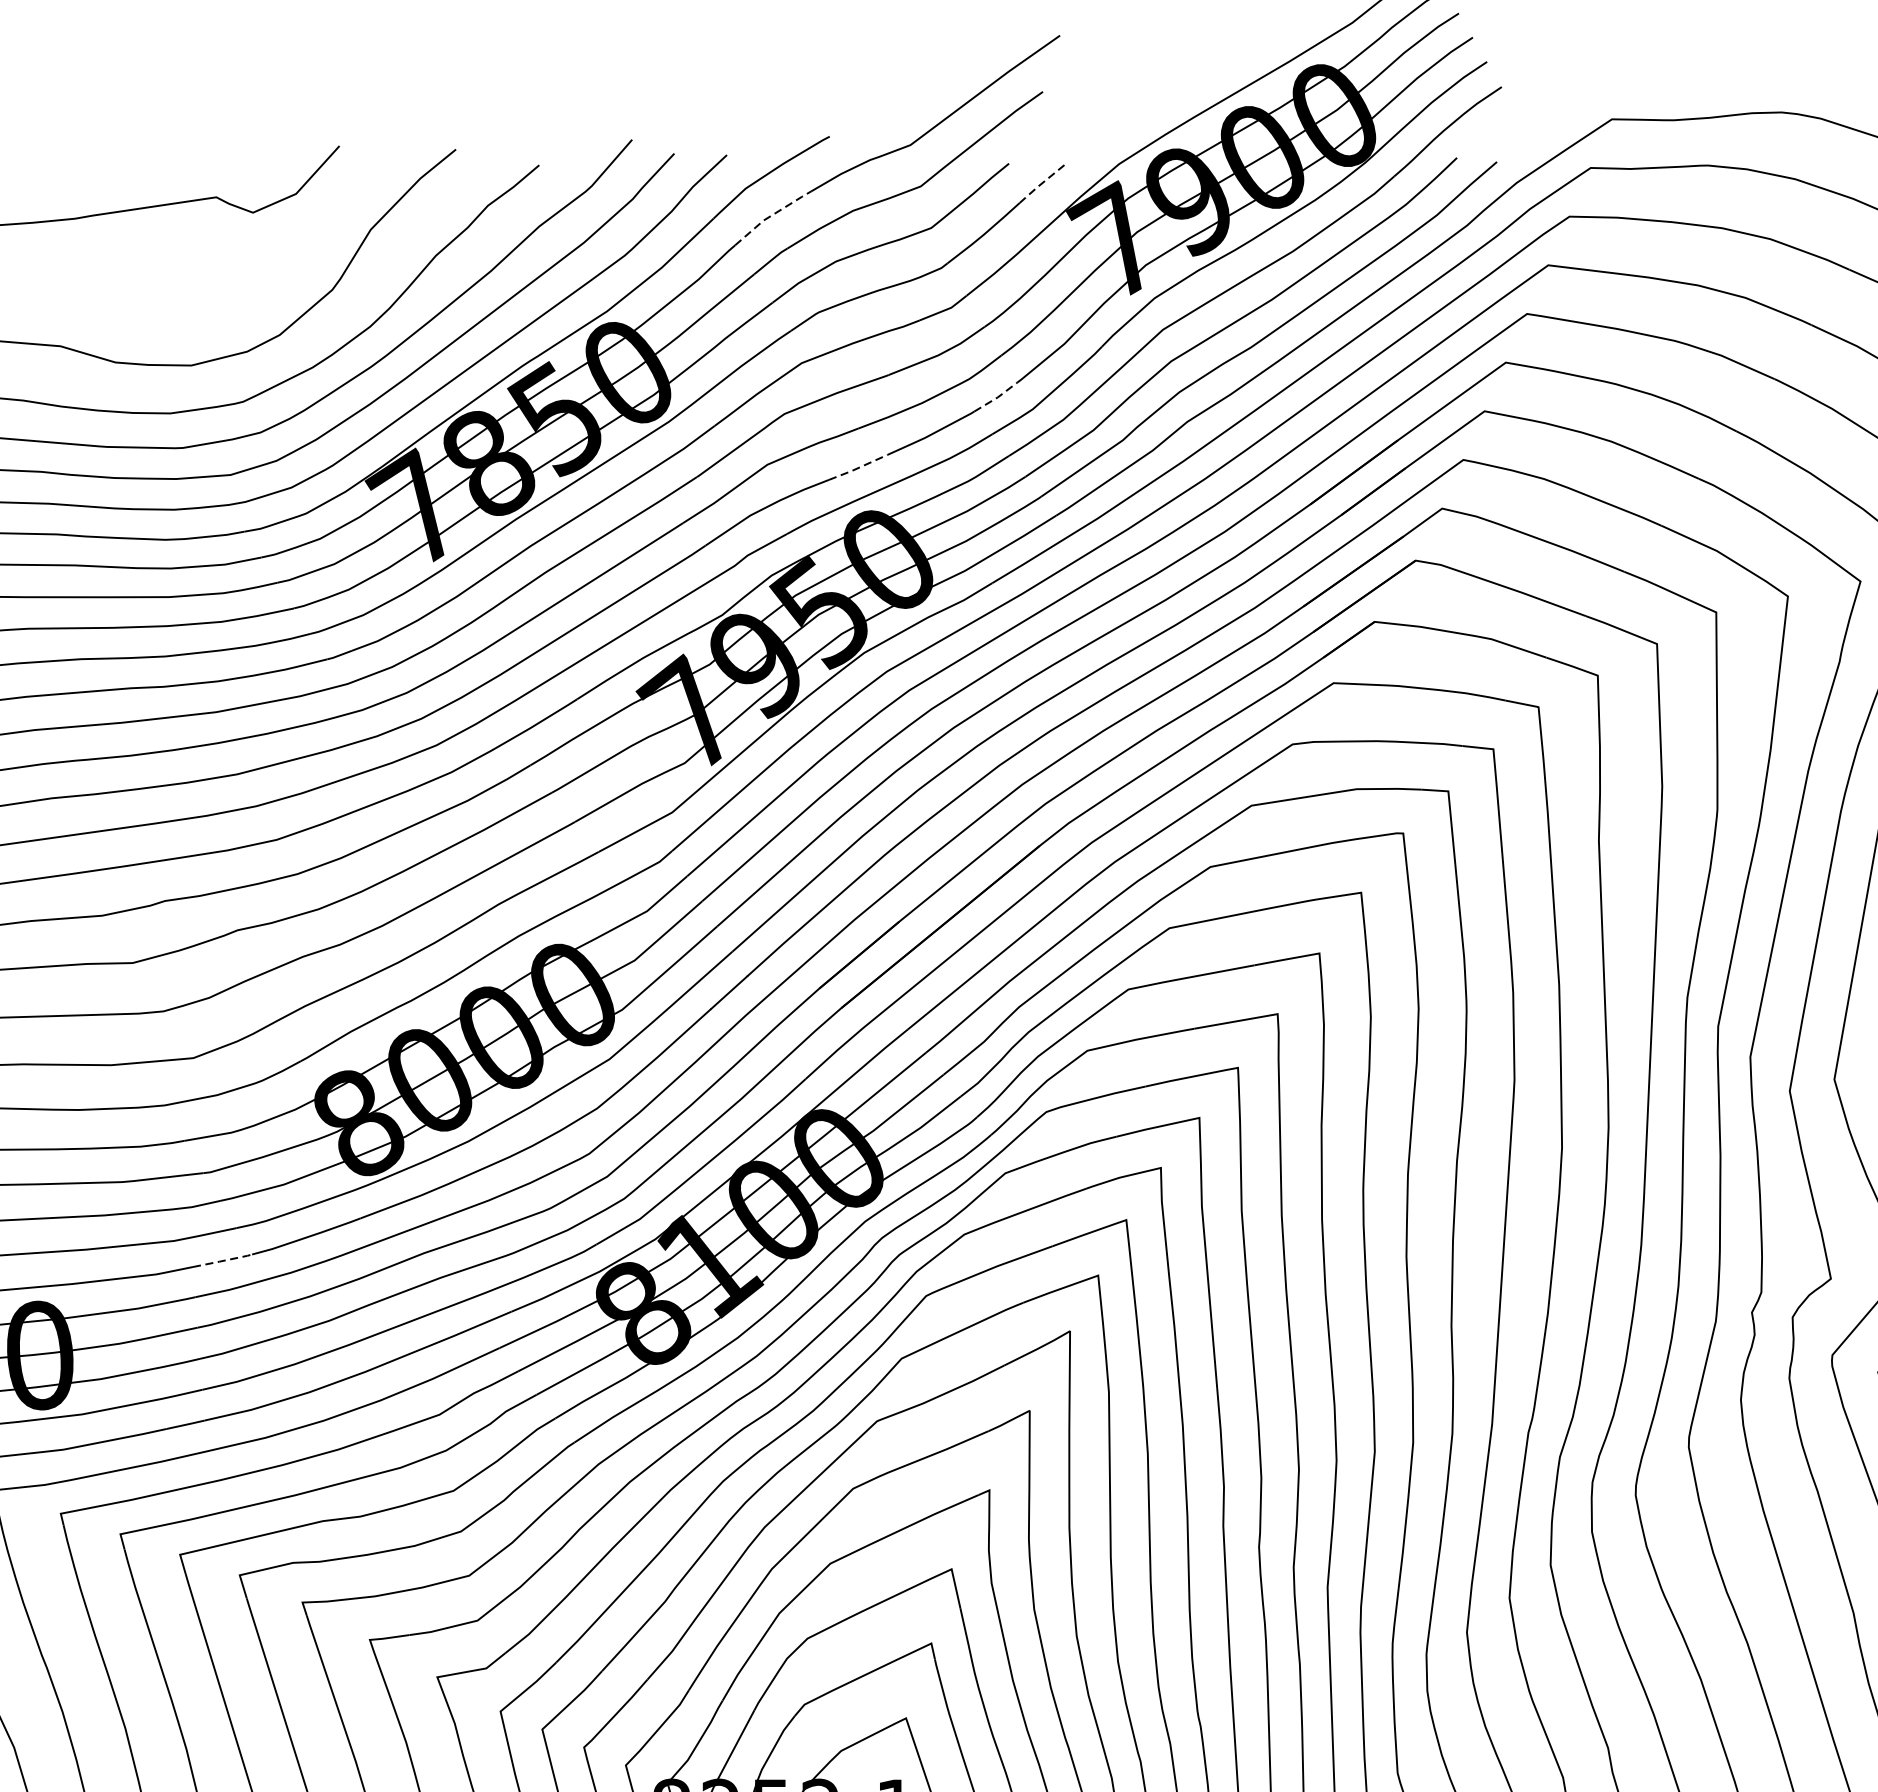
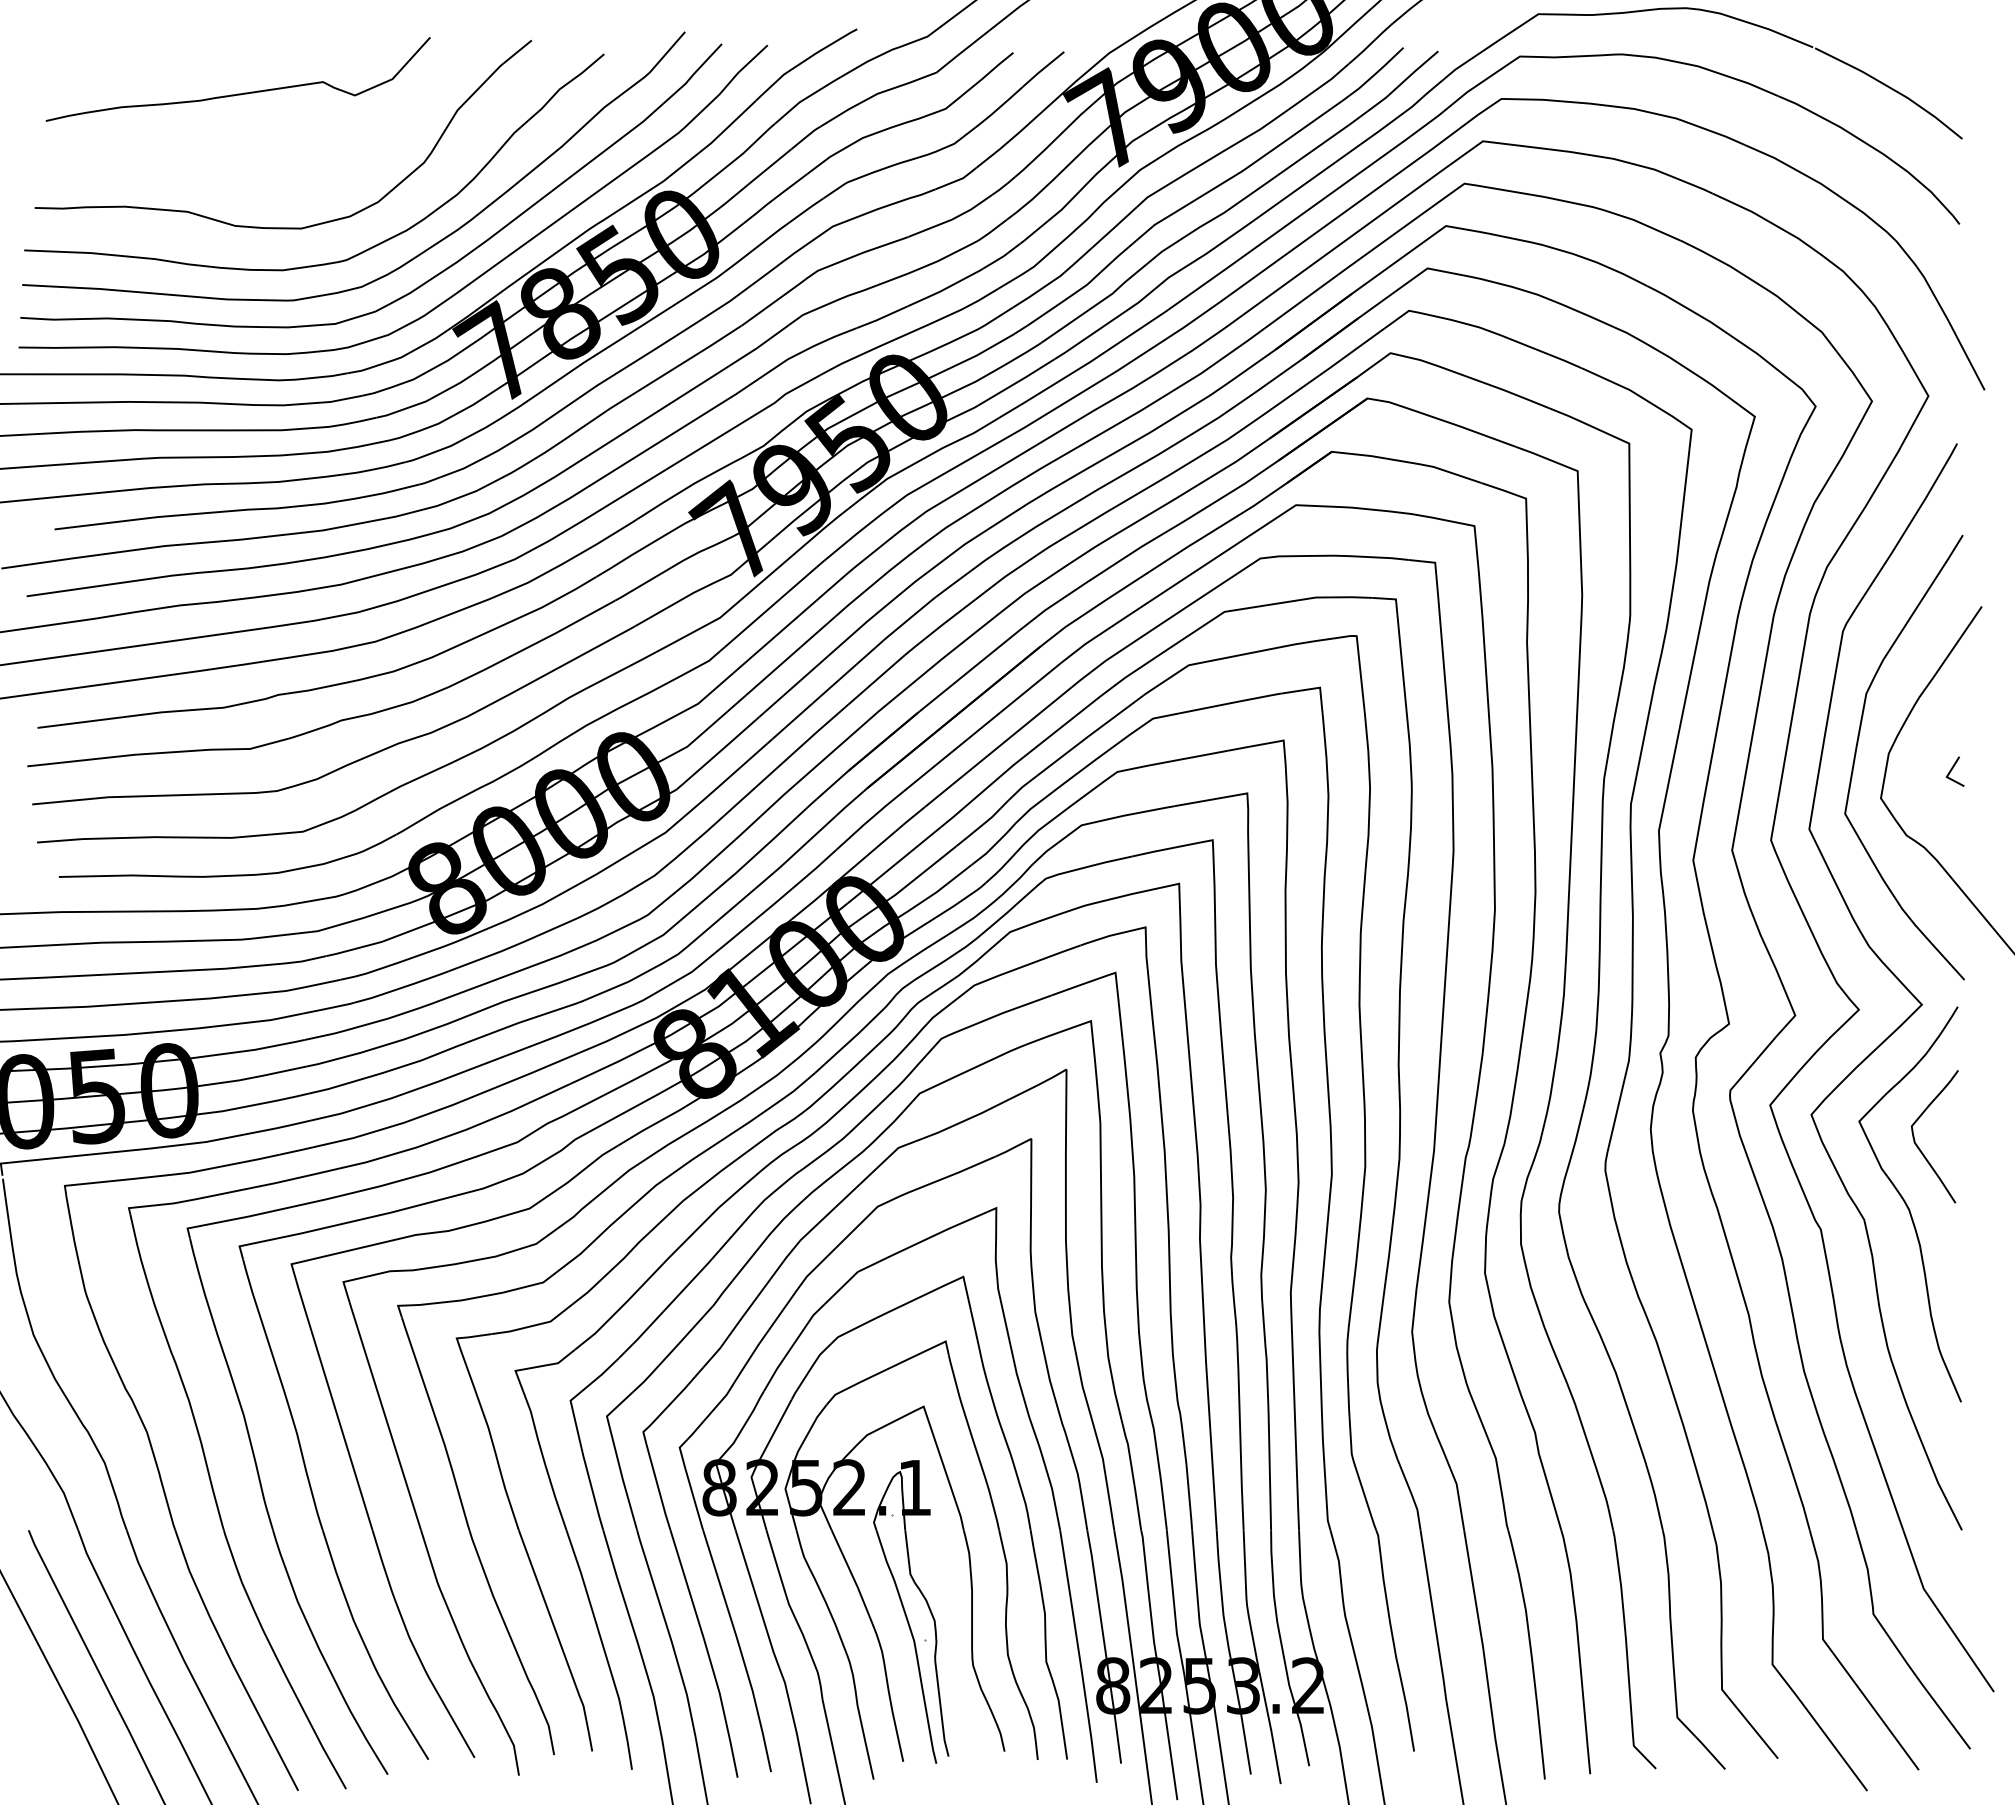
line: (1042, 182) -> (1042, 69), dashed -> solid
line: (772, 215) -> (807, 97), dashed -> solid
line: (997, 397) -> (1003, 256), dashed -> solid
line: (857, 468) -> (881, 318), dashed -> solid
line: (222, 1261) -> (328, 1008), dashed -> solid

